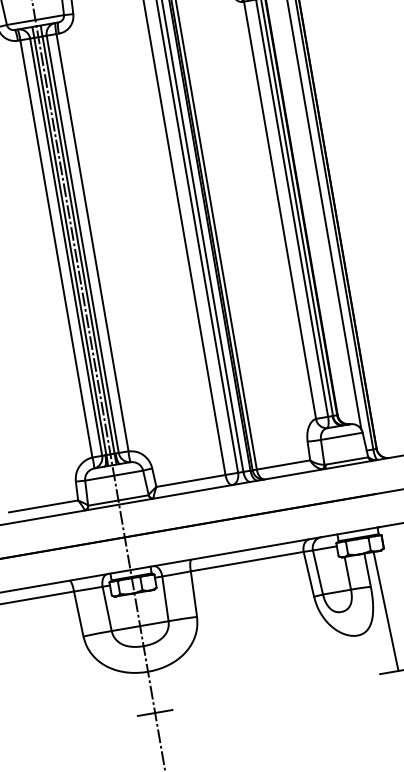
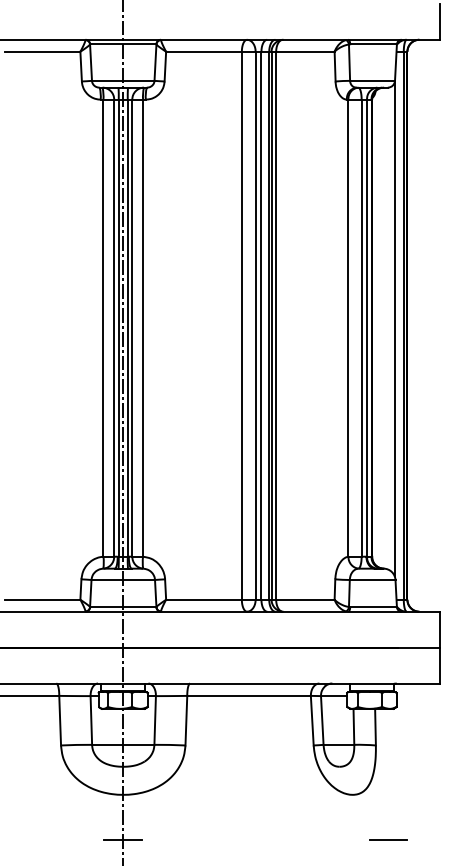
line: (386, 611) -> (387, 774), removed

